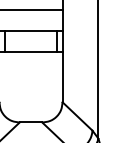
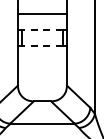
line: (29, 30) -> (41, 29), solid -> dashed
line: (29, 51) -> (41, 46), solid -> dashed

